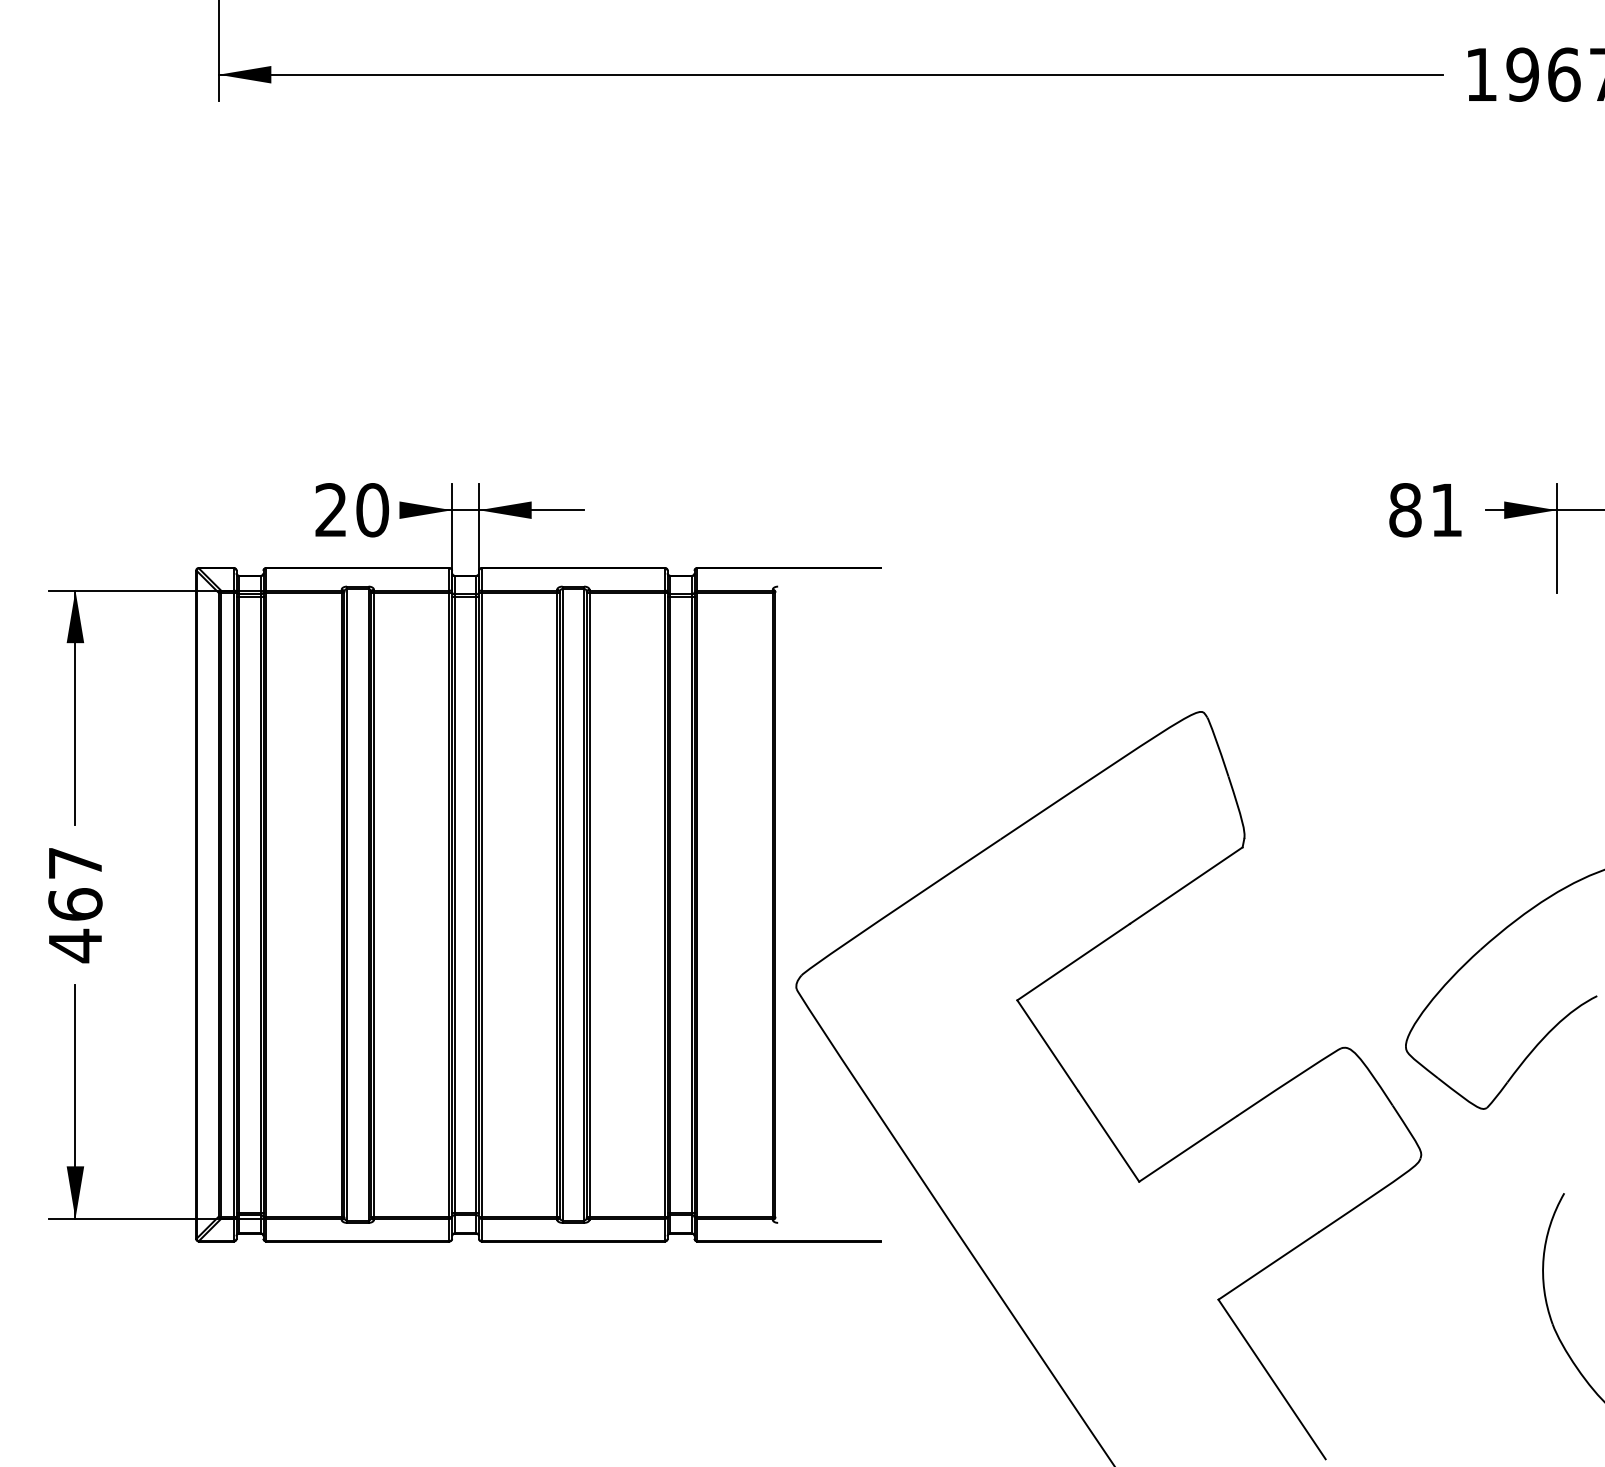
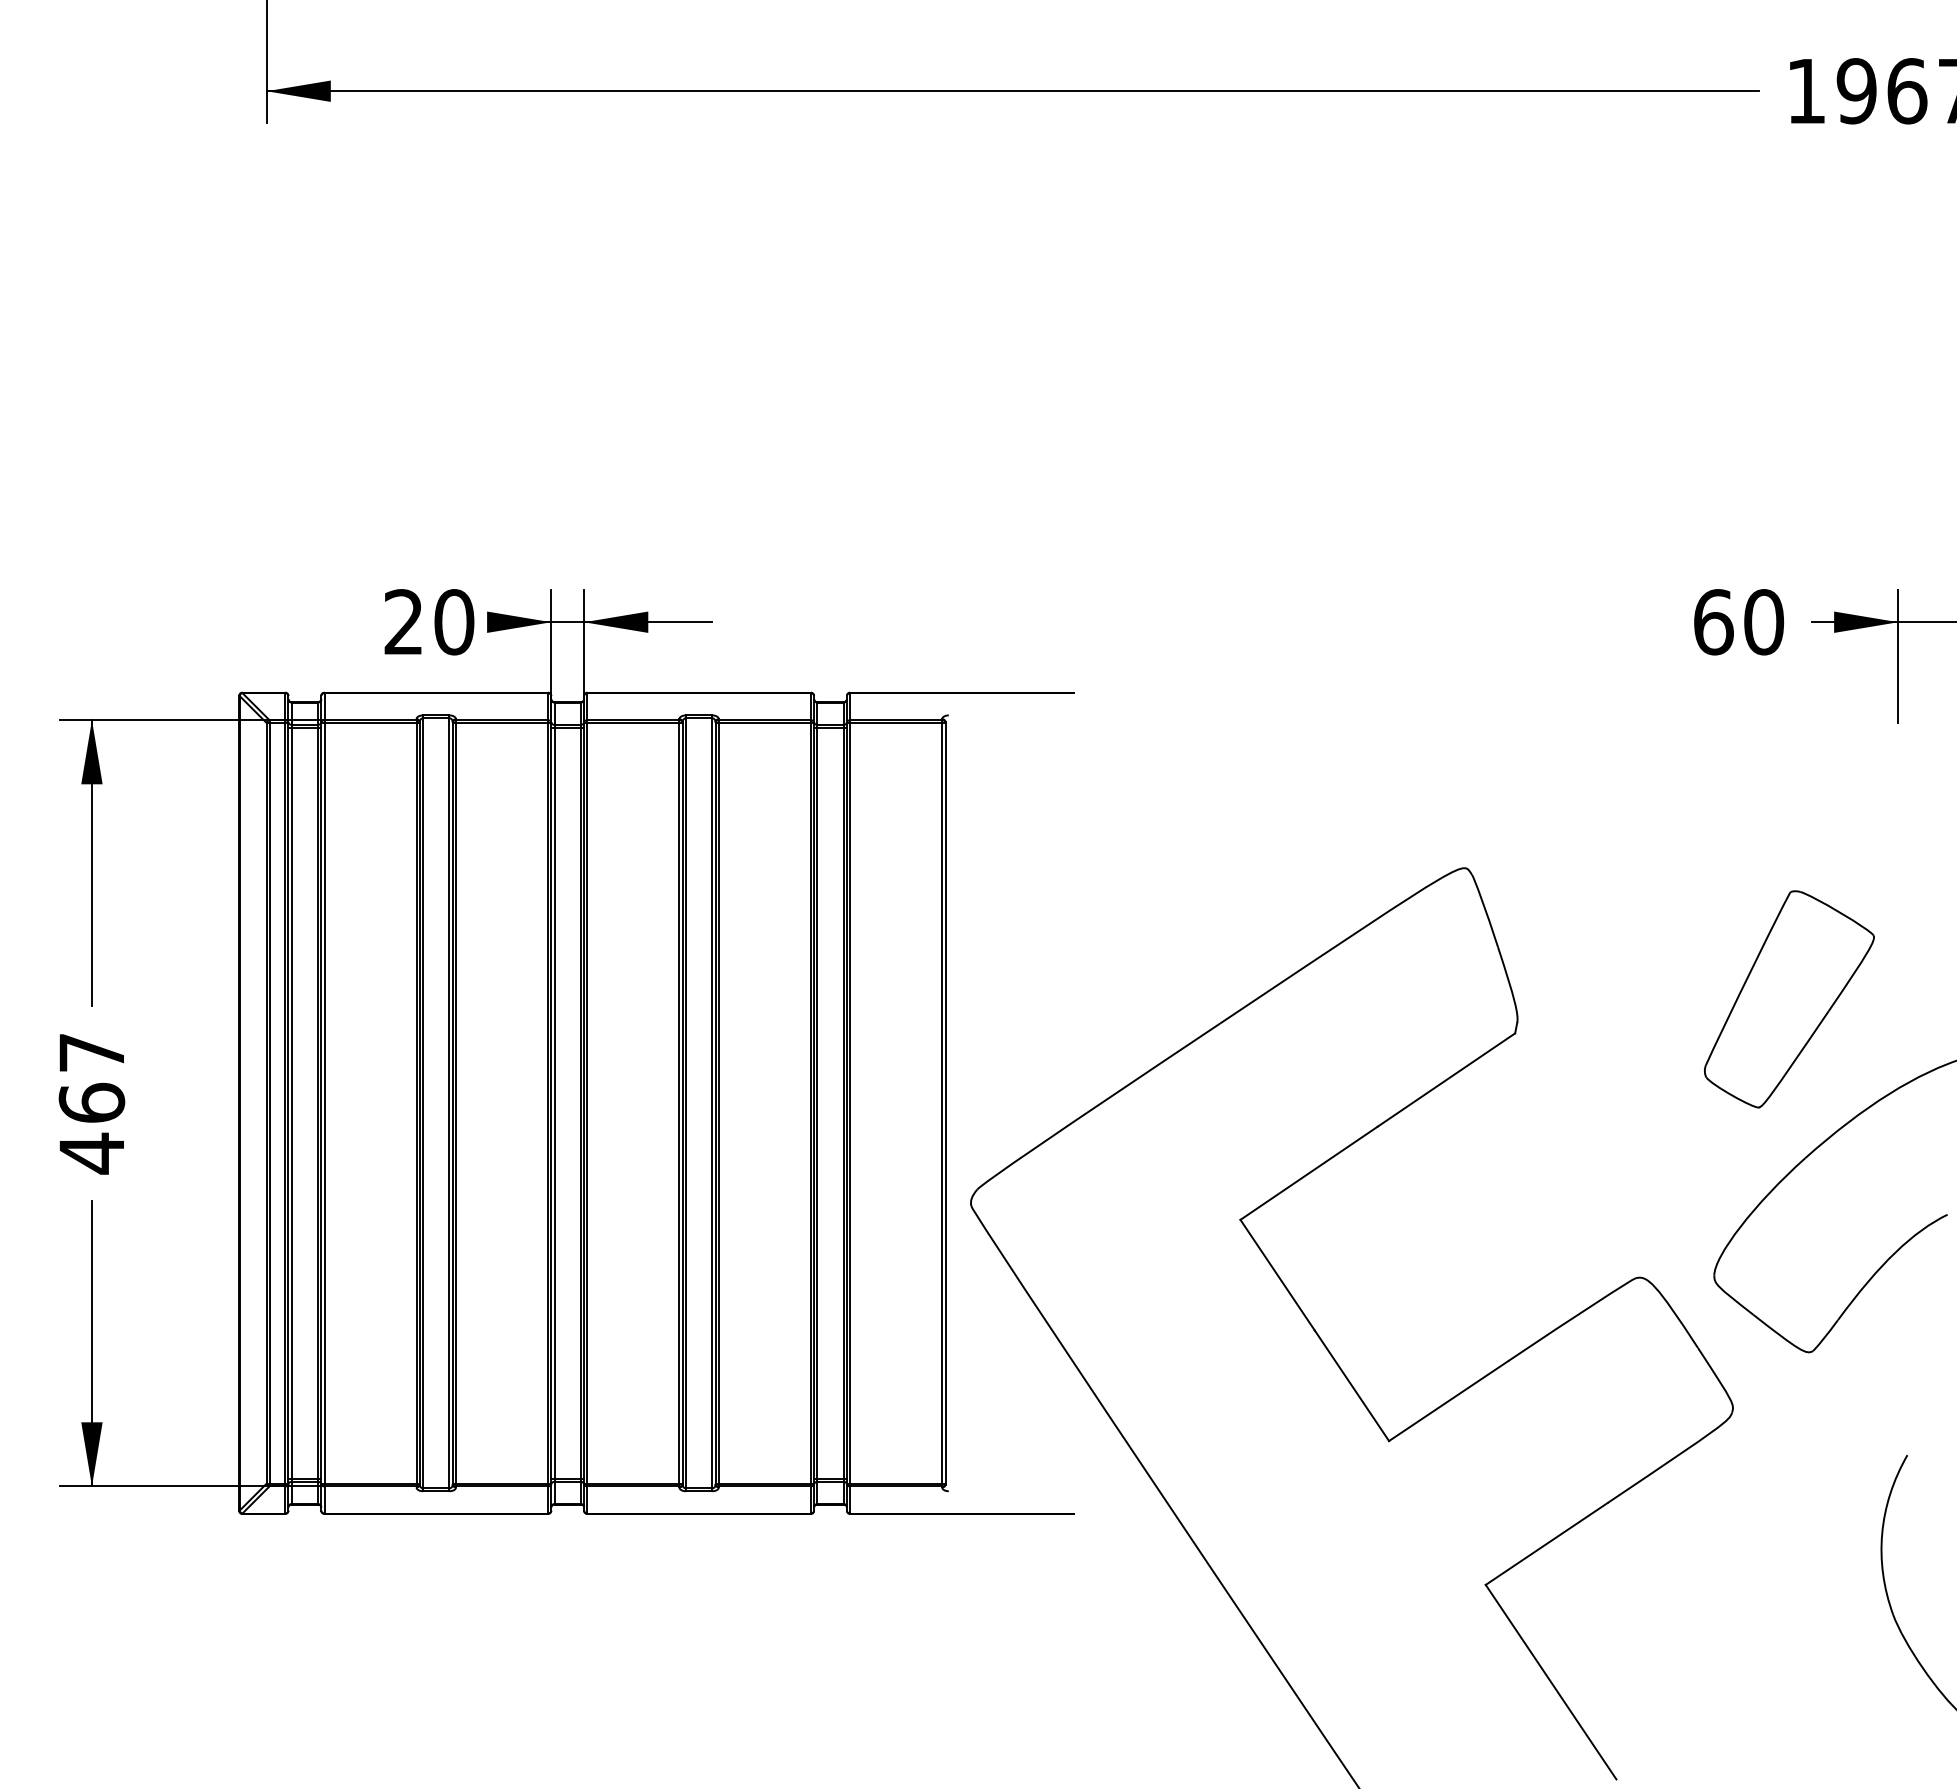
text: (1426, 510) -> (1739, 622), 81 -> 60
part: (1467, 819) -> (1789, 999), added

